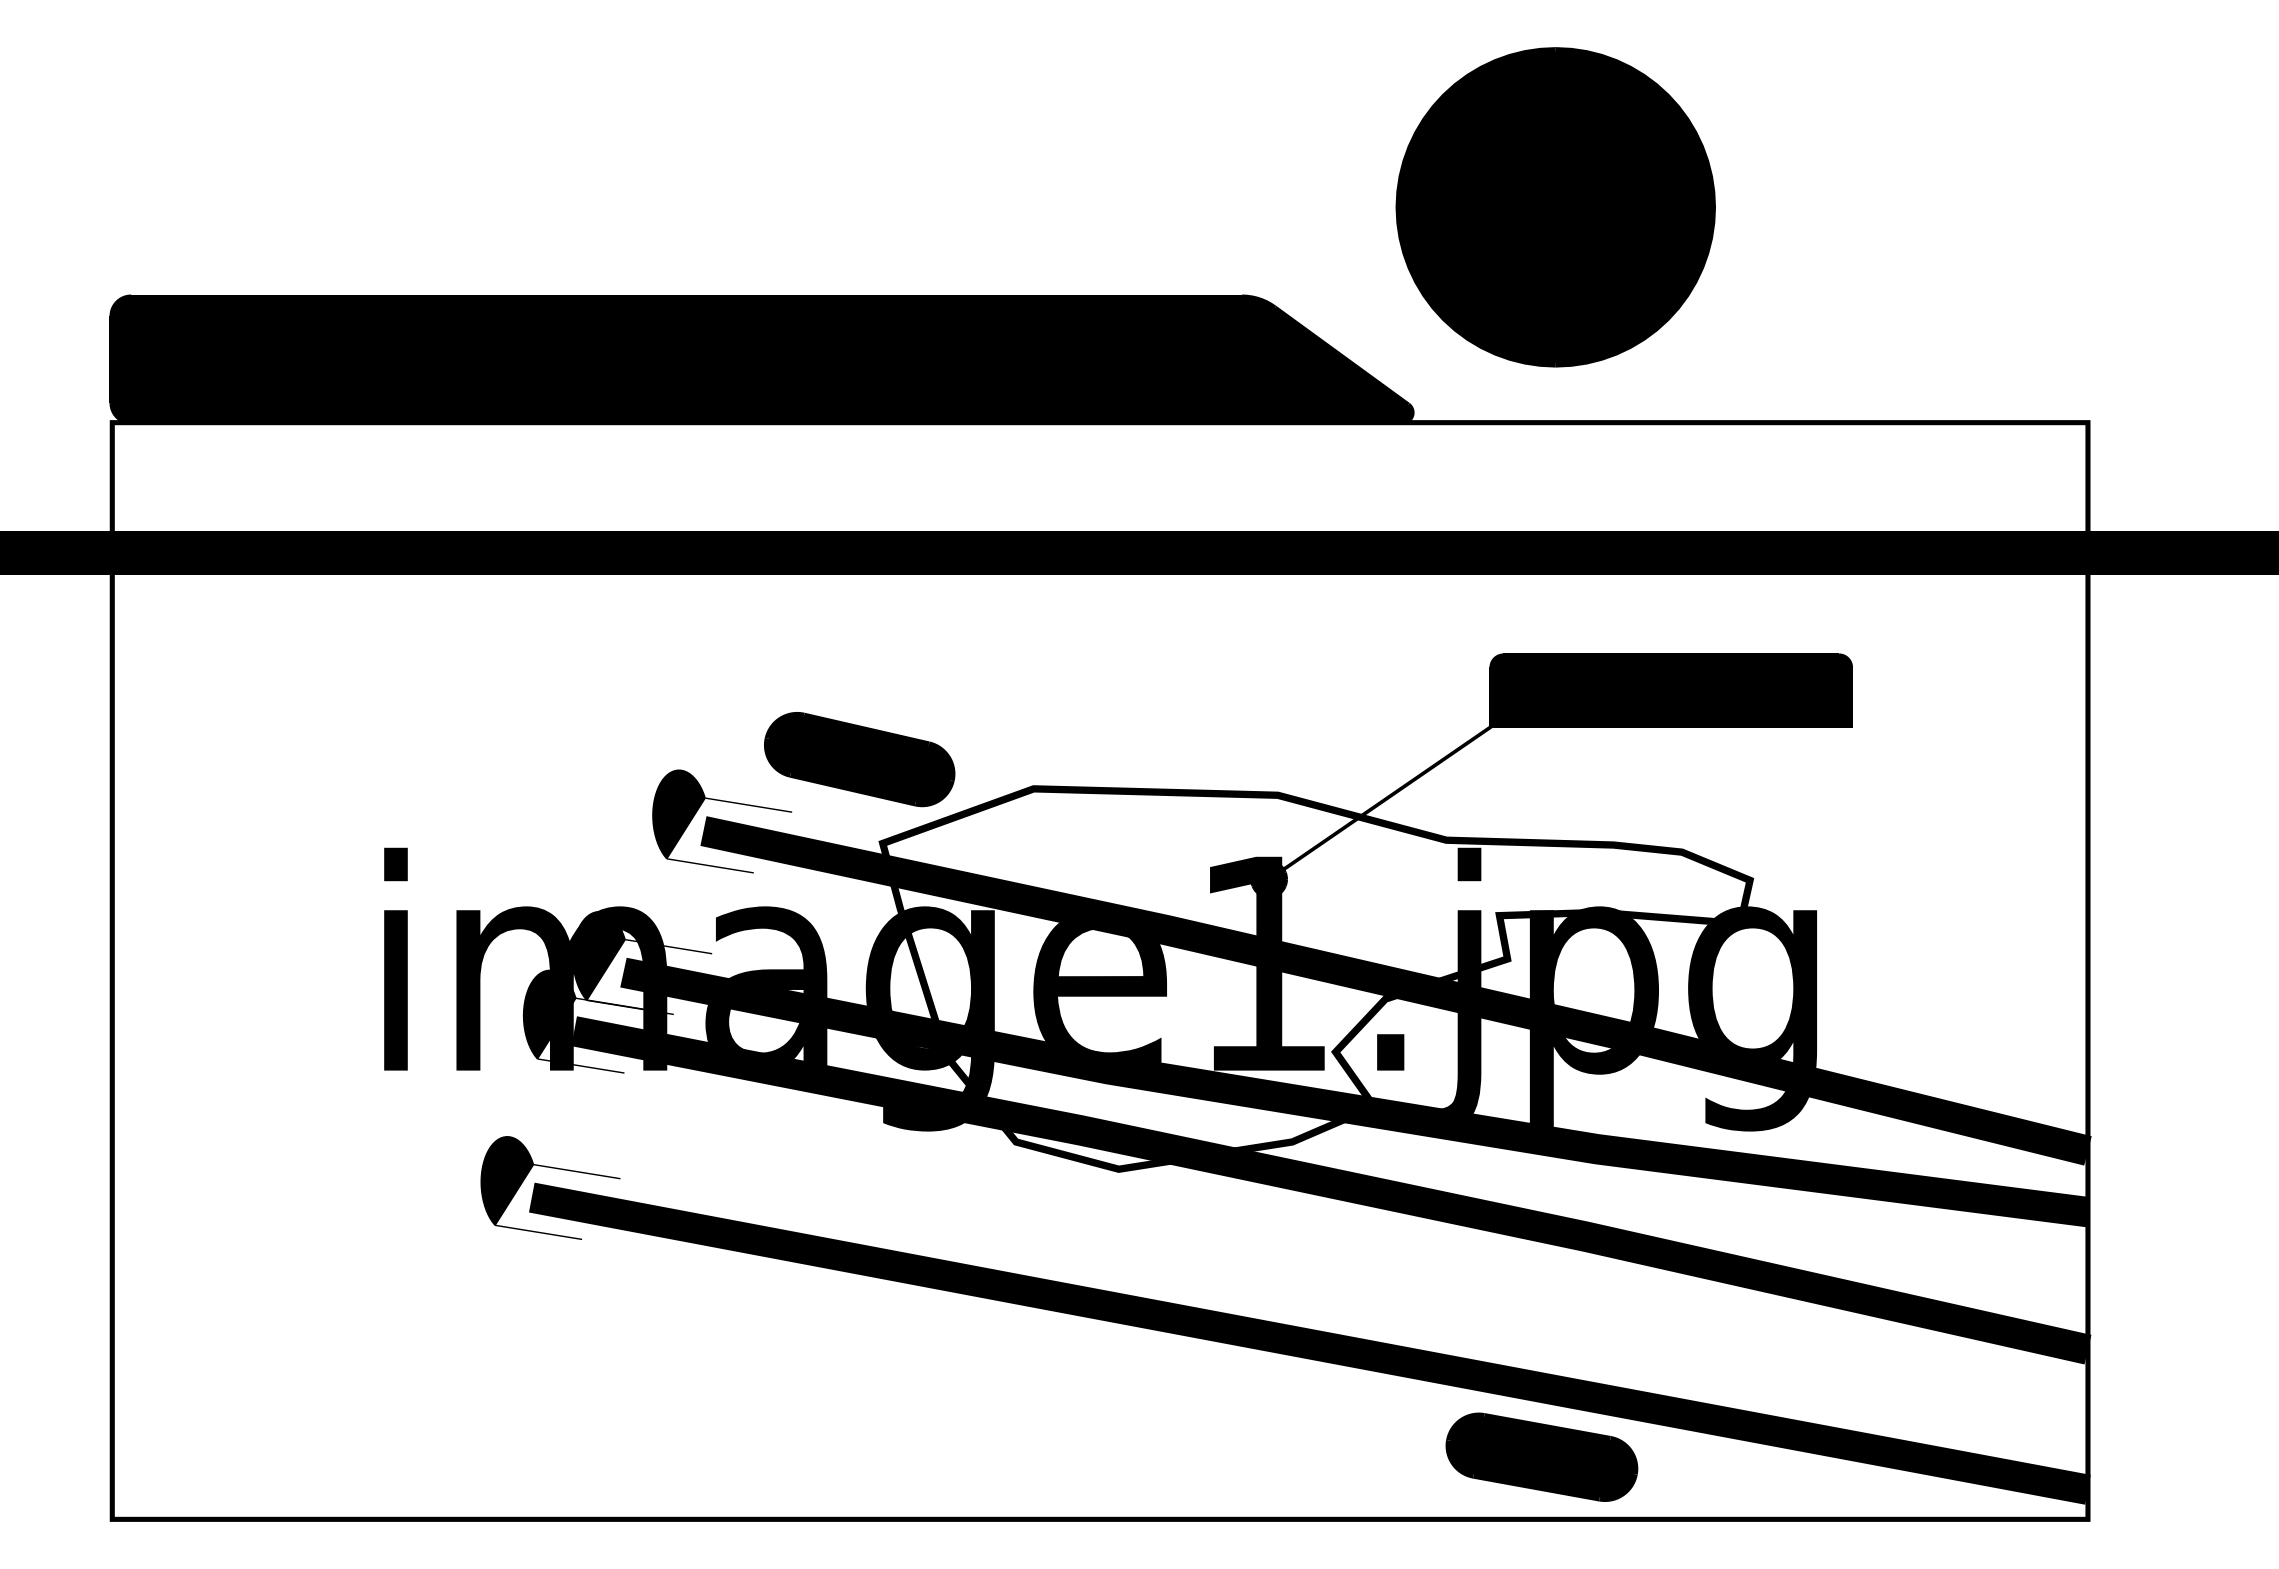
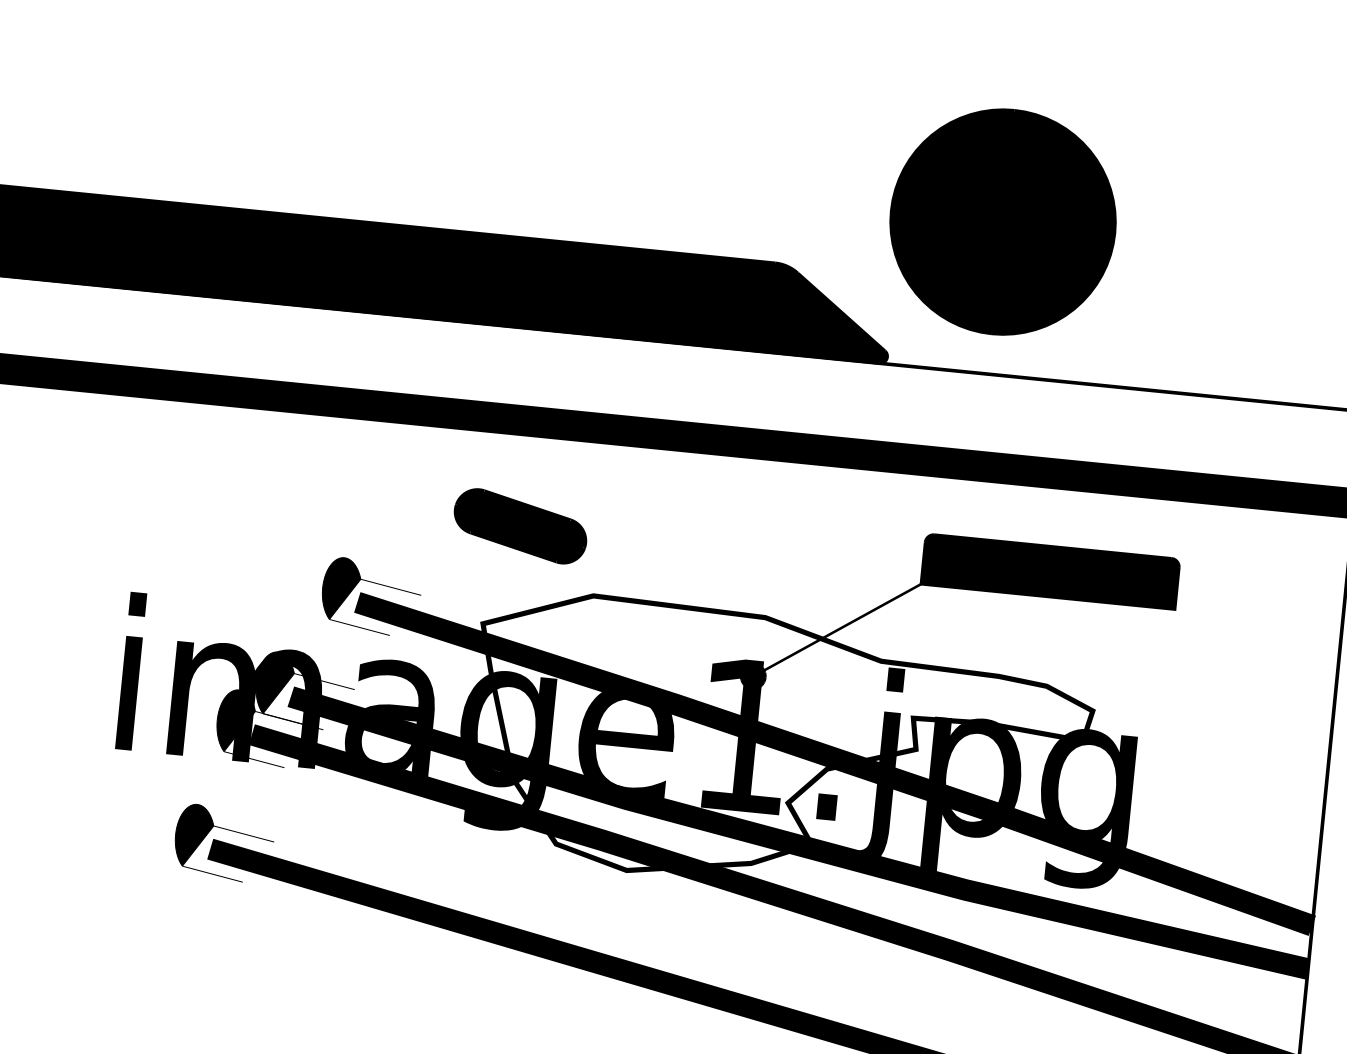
part: (859, 759) -> (520, 526), moved

